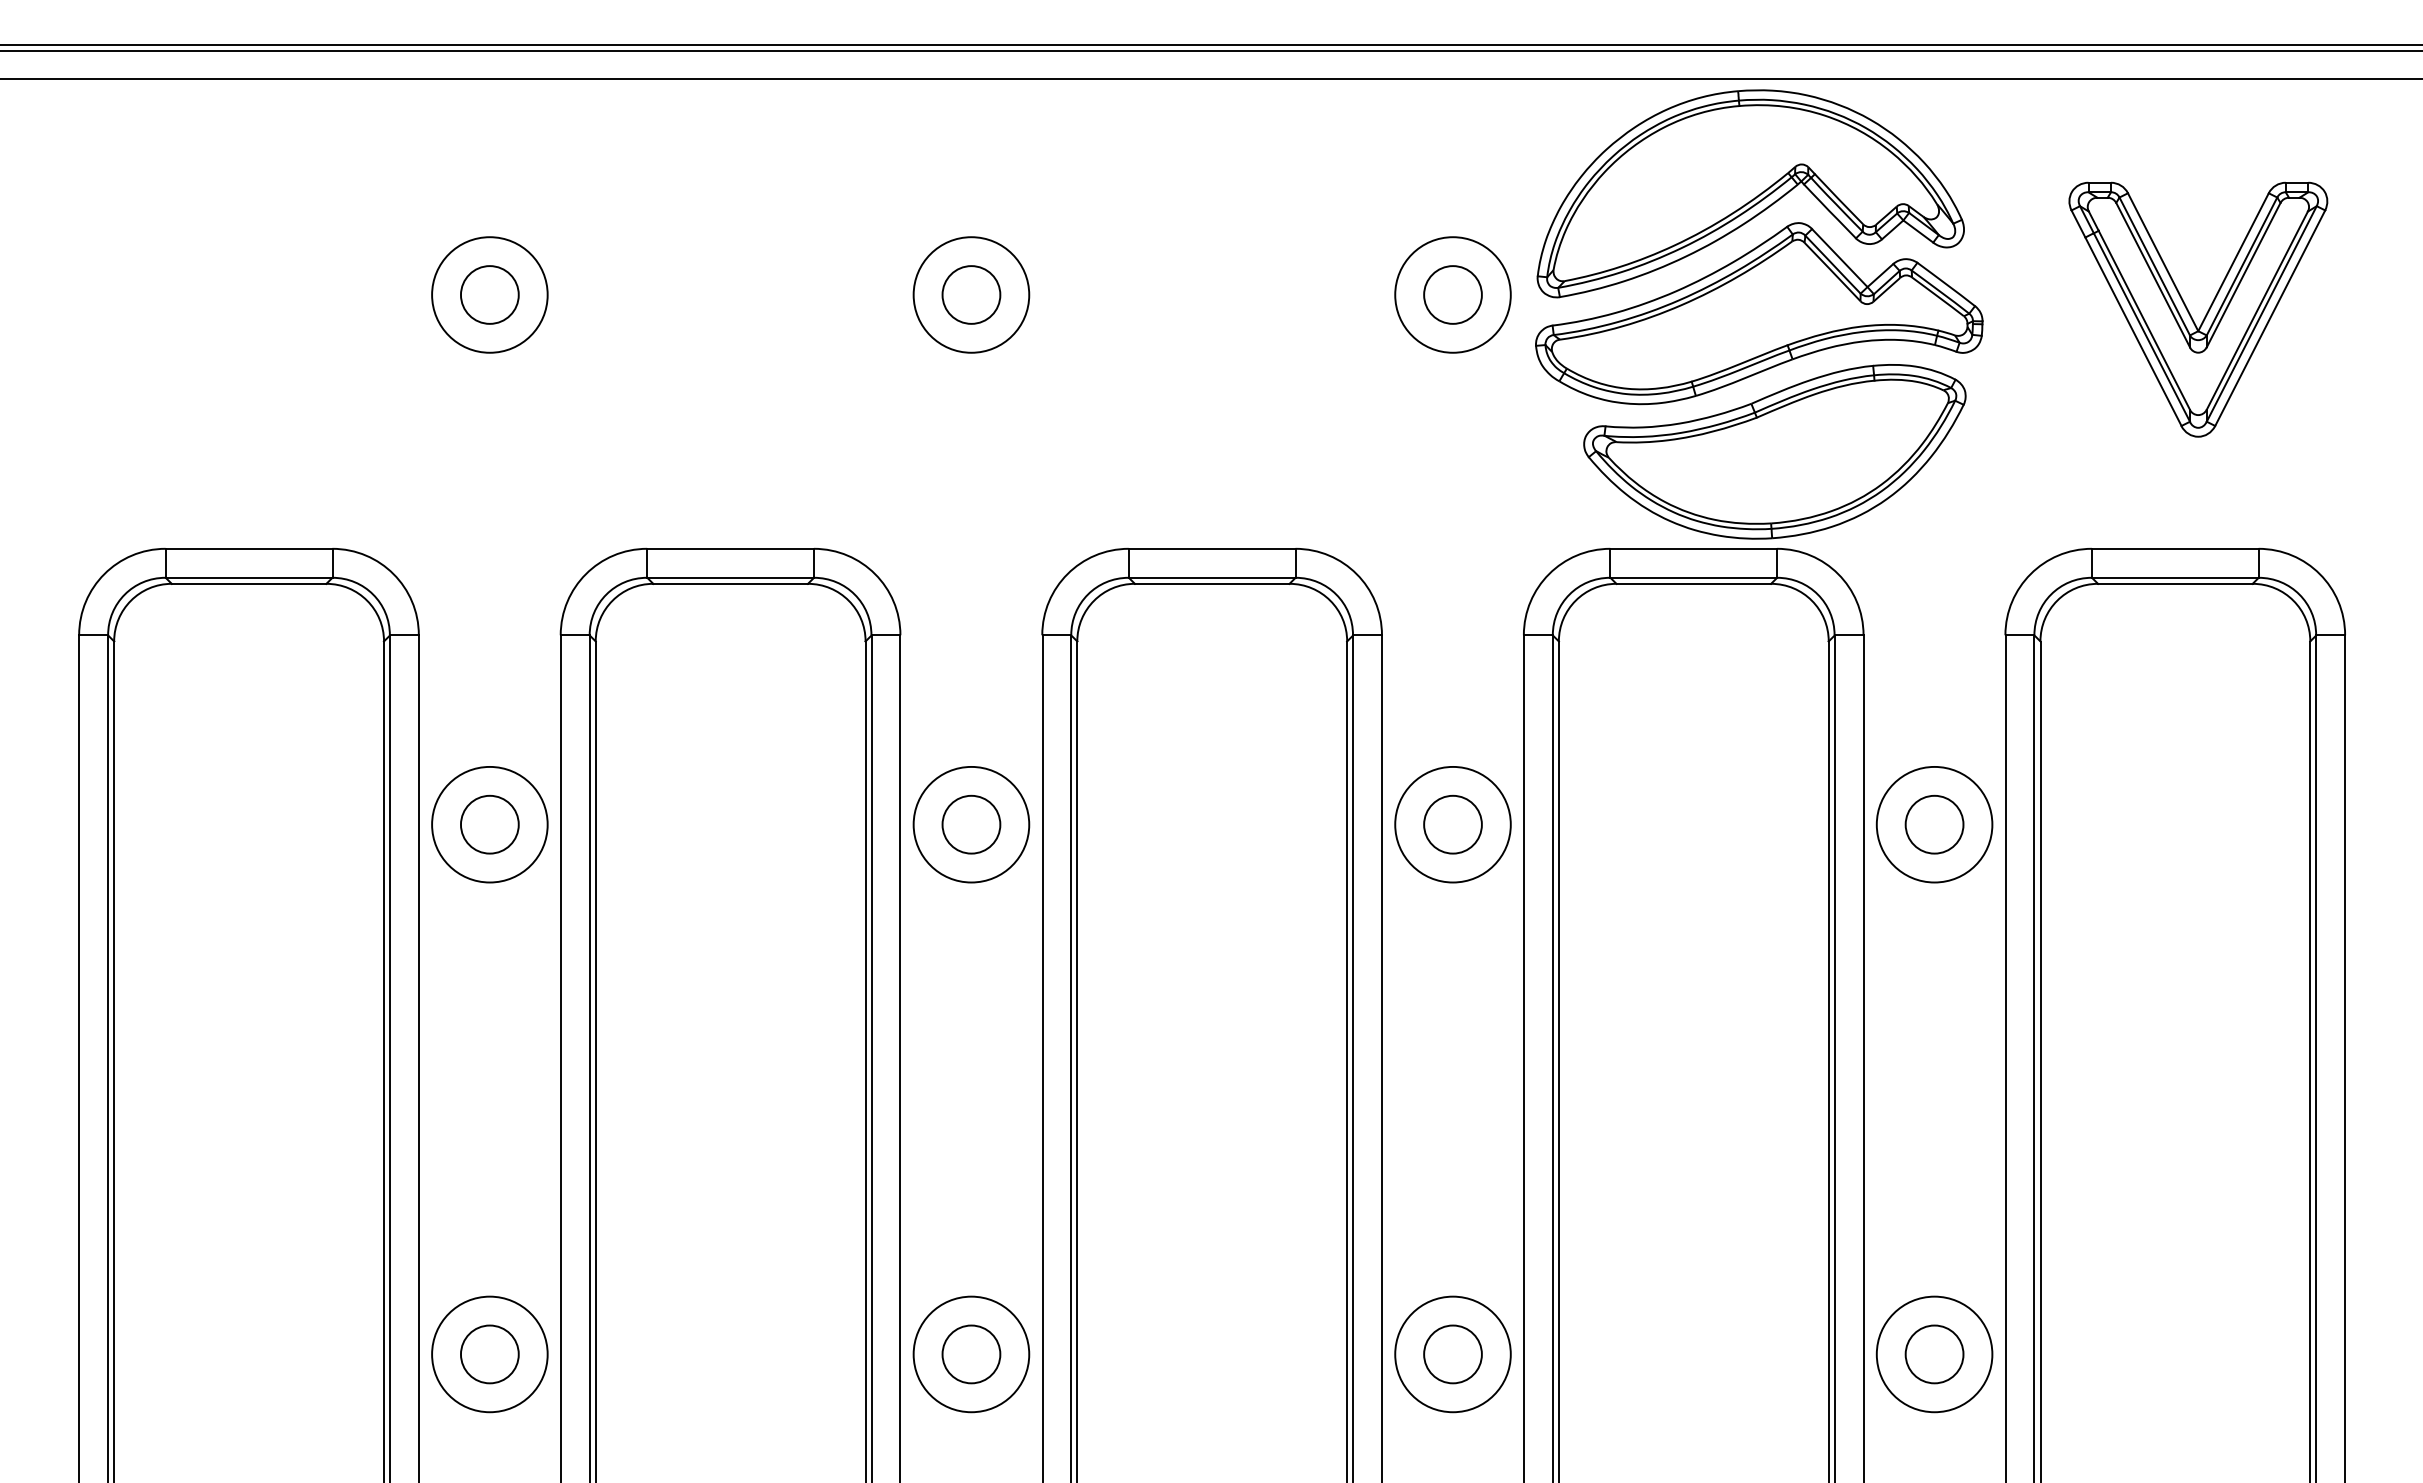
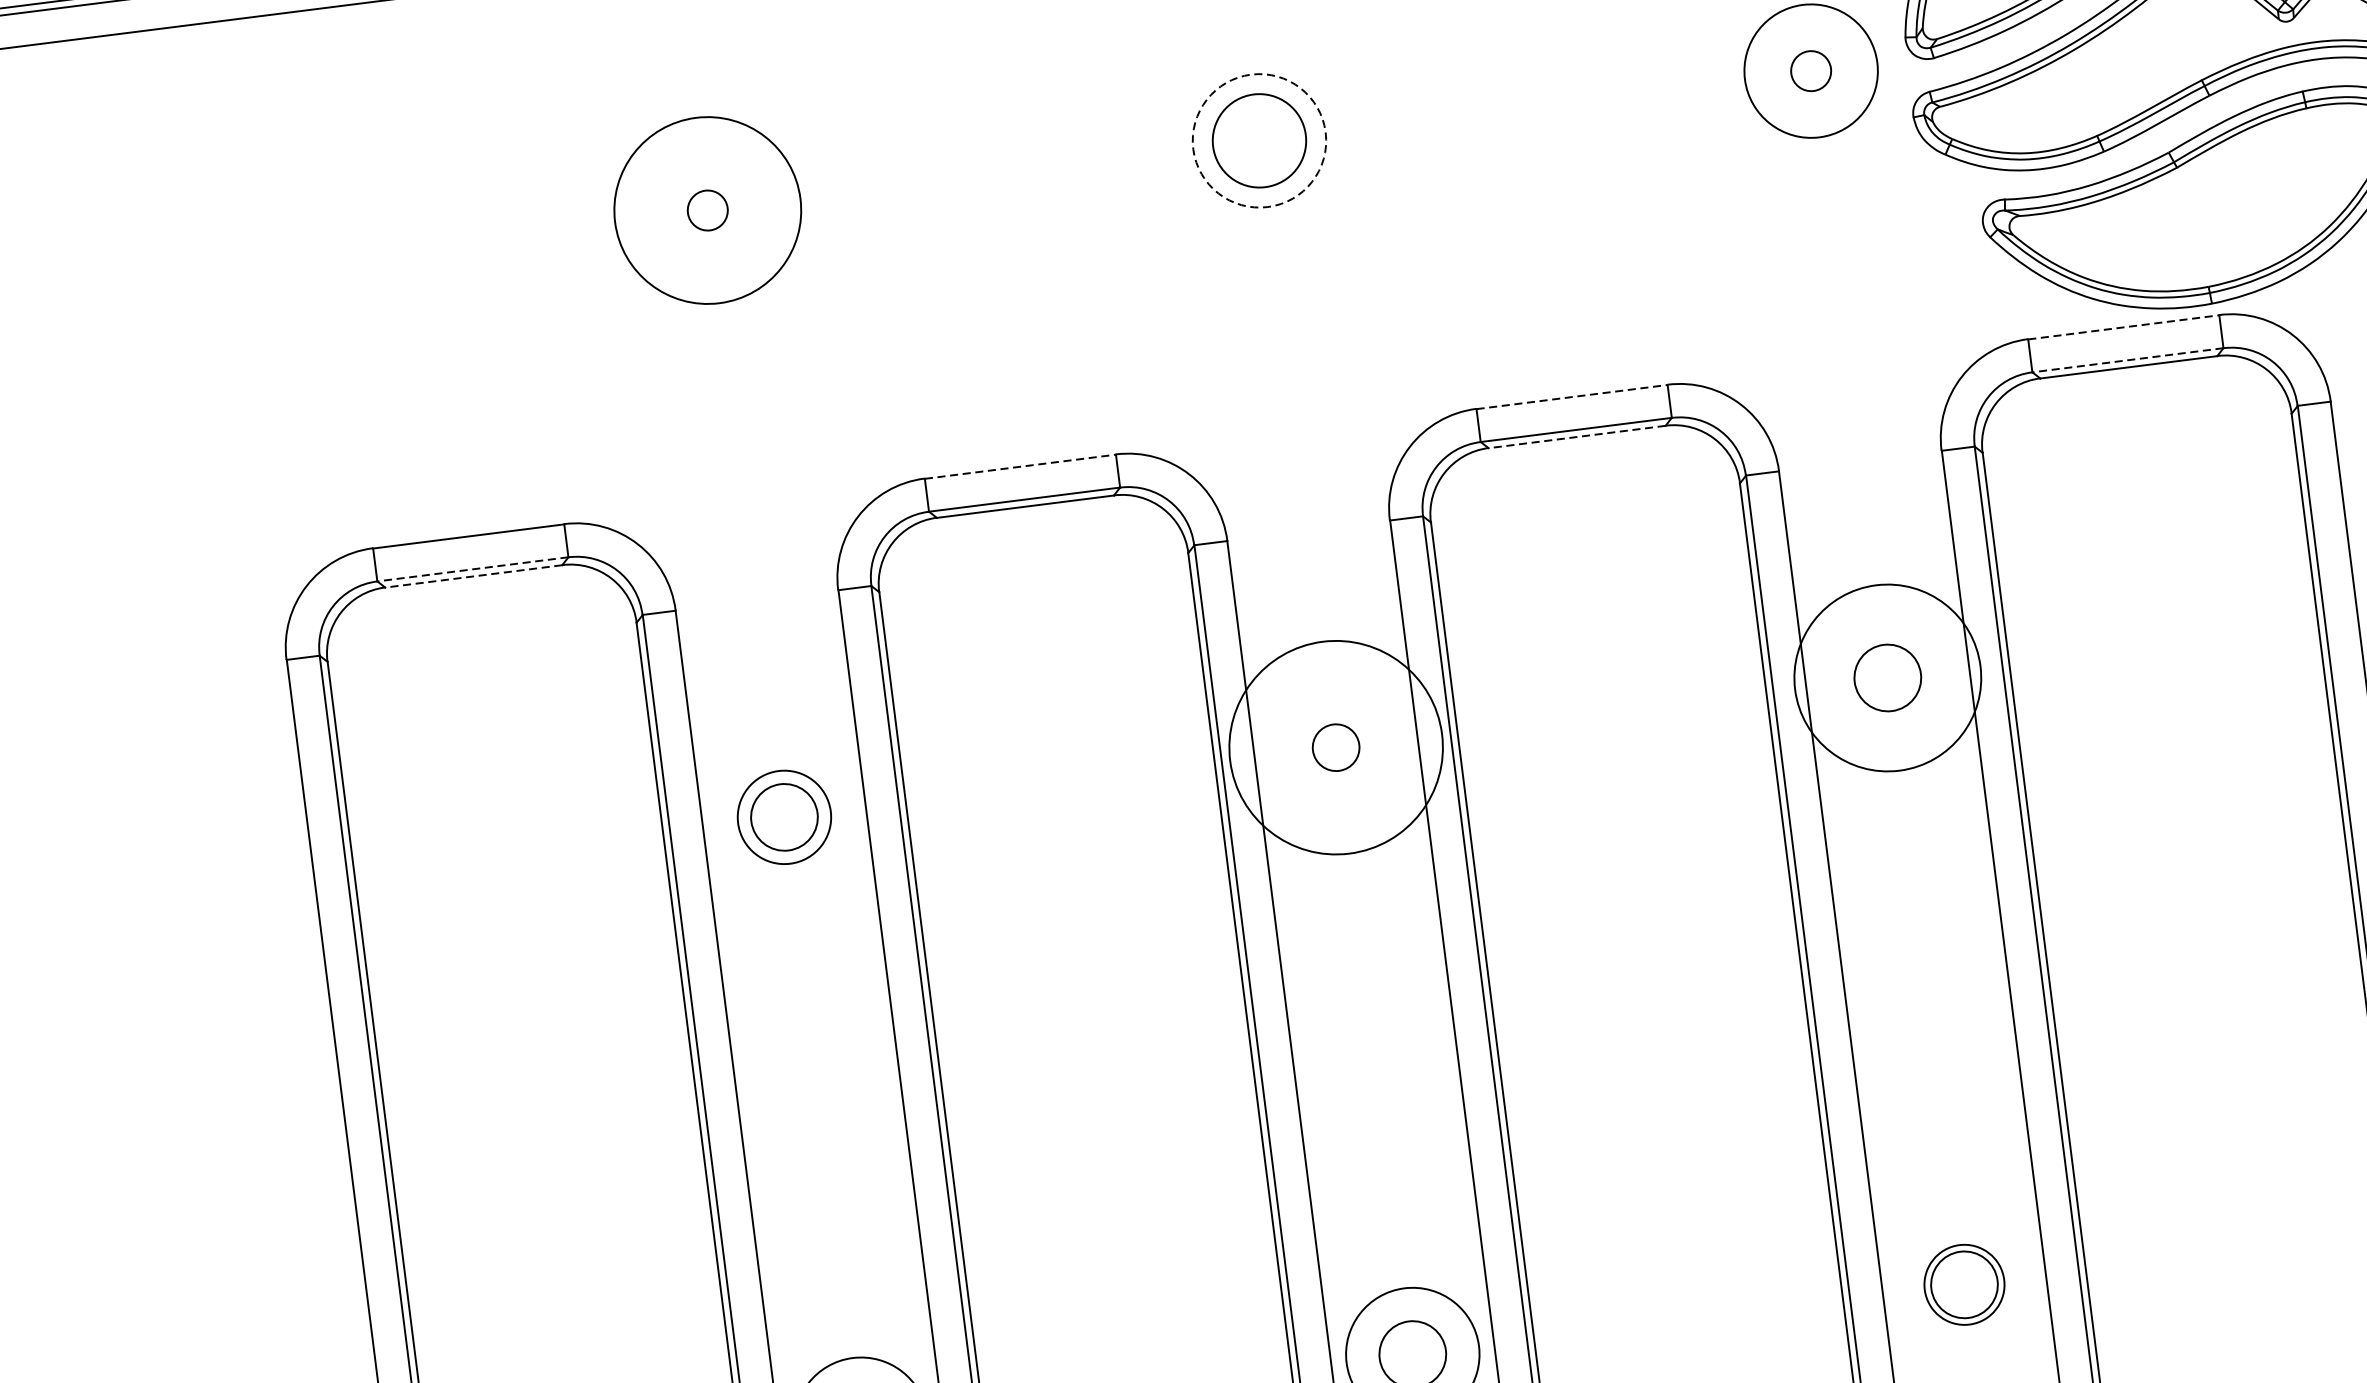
circle: (489, 294) -> (707, 210), size x0.6
circle: (489, 294) -> (707, 210), size x1.4
circle: (971, 294) -> (1259, 140), size x1.4
circle: (971, 294) -> (1259, 140), solid -> dashed
circle: (1452, 294) -> (1810, 70), size x0.6
line: (731, 549) -> (1021, 467), solid -> dashed
line: (1212, 549) -> (1572, 397), solid -> dashed
line: (1694, 549) -> (2124, 327), solid -> dashed
line: (248, 577) -> (472, 569), solid -> dashed
line: (1693, 577) -> (2127, 359), solid -> dashed
line: (248, 583) -> (473, 575), solid -> dashed
line: (1211, 583) -> (1576, 436), solid -> dashed
circle: (489, 824) -> (783, 817), size x0.7
circle: (971, 824) -> (1336, 747), size x0.7
circle: (971, 824) -> (1336, 747), size x1.6
circle: (1452, 824) -> (1887, 677), size x1.4
circle: (1452, 1354) -> (1963, 1285), size x0.6

